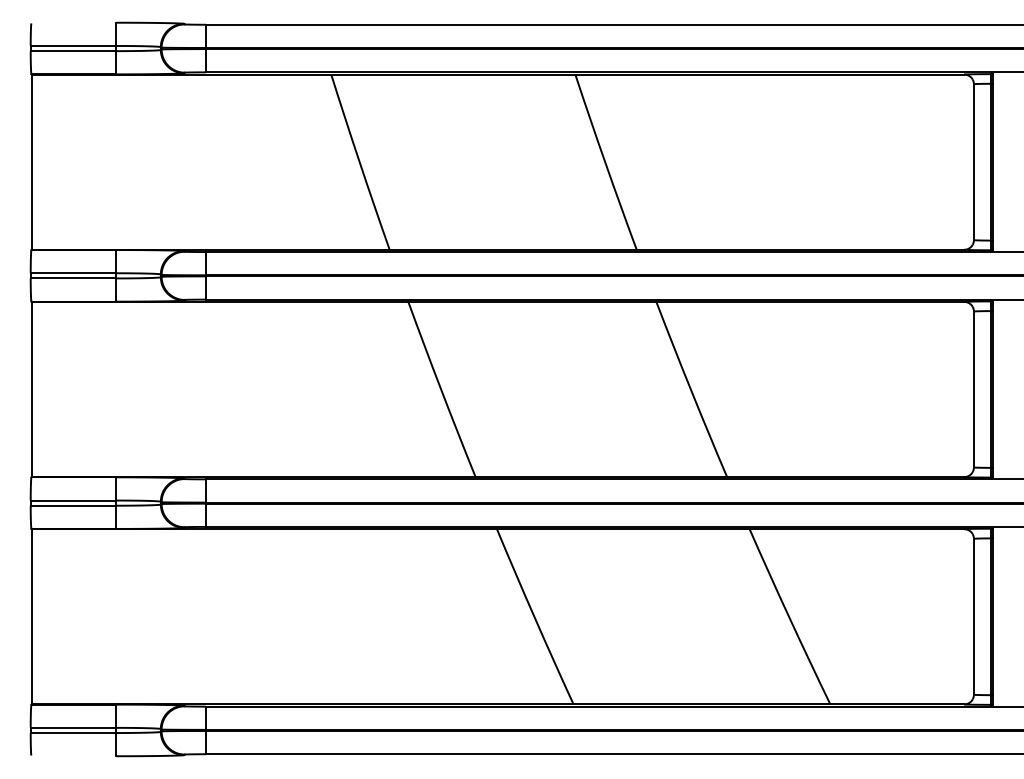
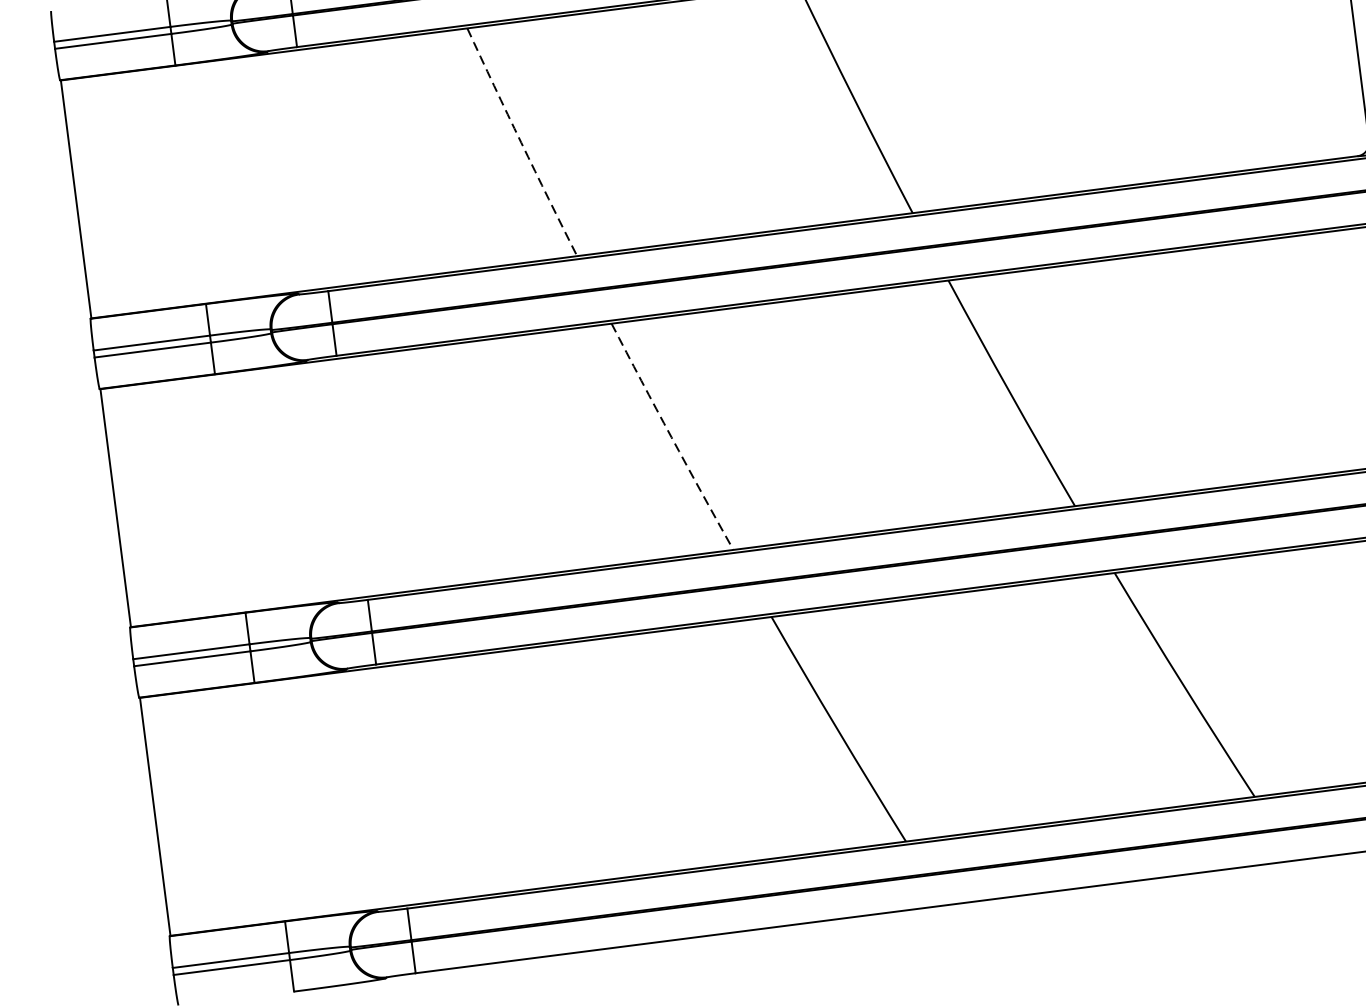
arc: (359, 162) -> (521, 142), solid -> dashed
arc: (441, 389) -> (671, 436), solid -> dashed

